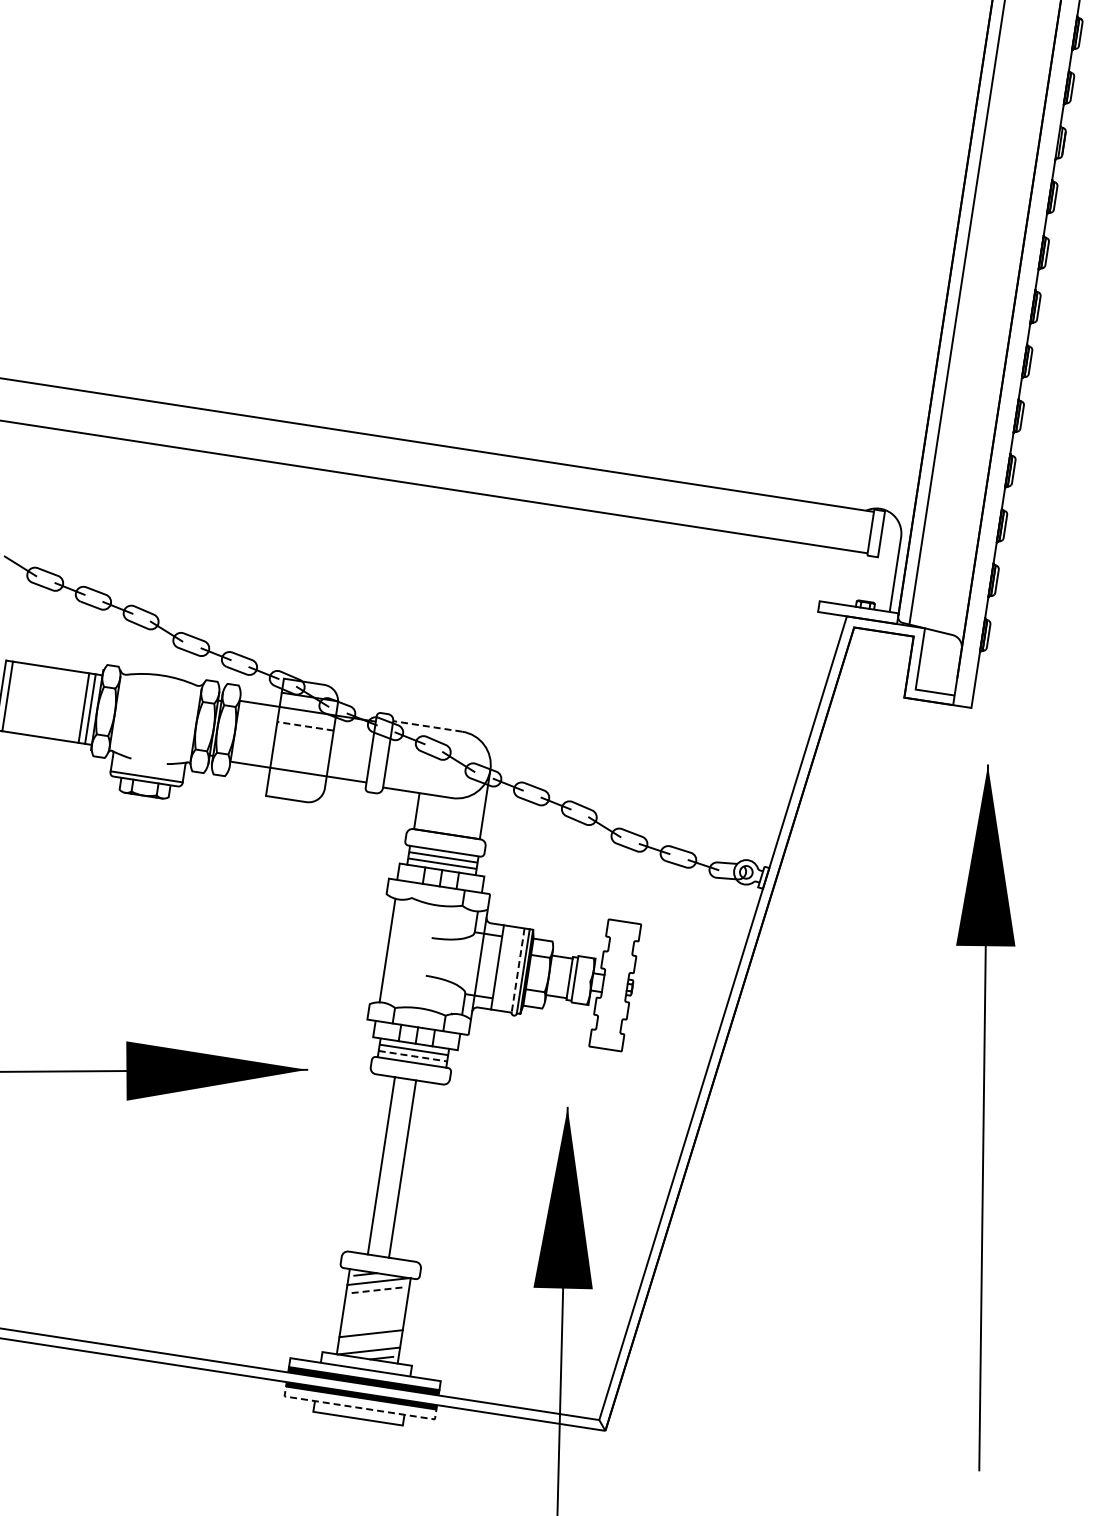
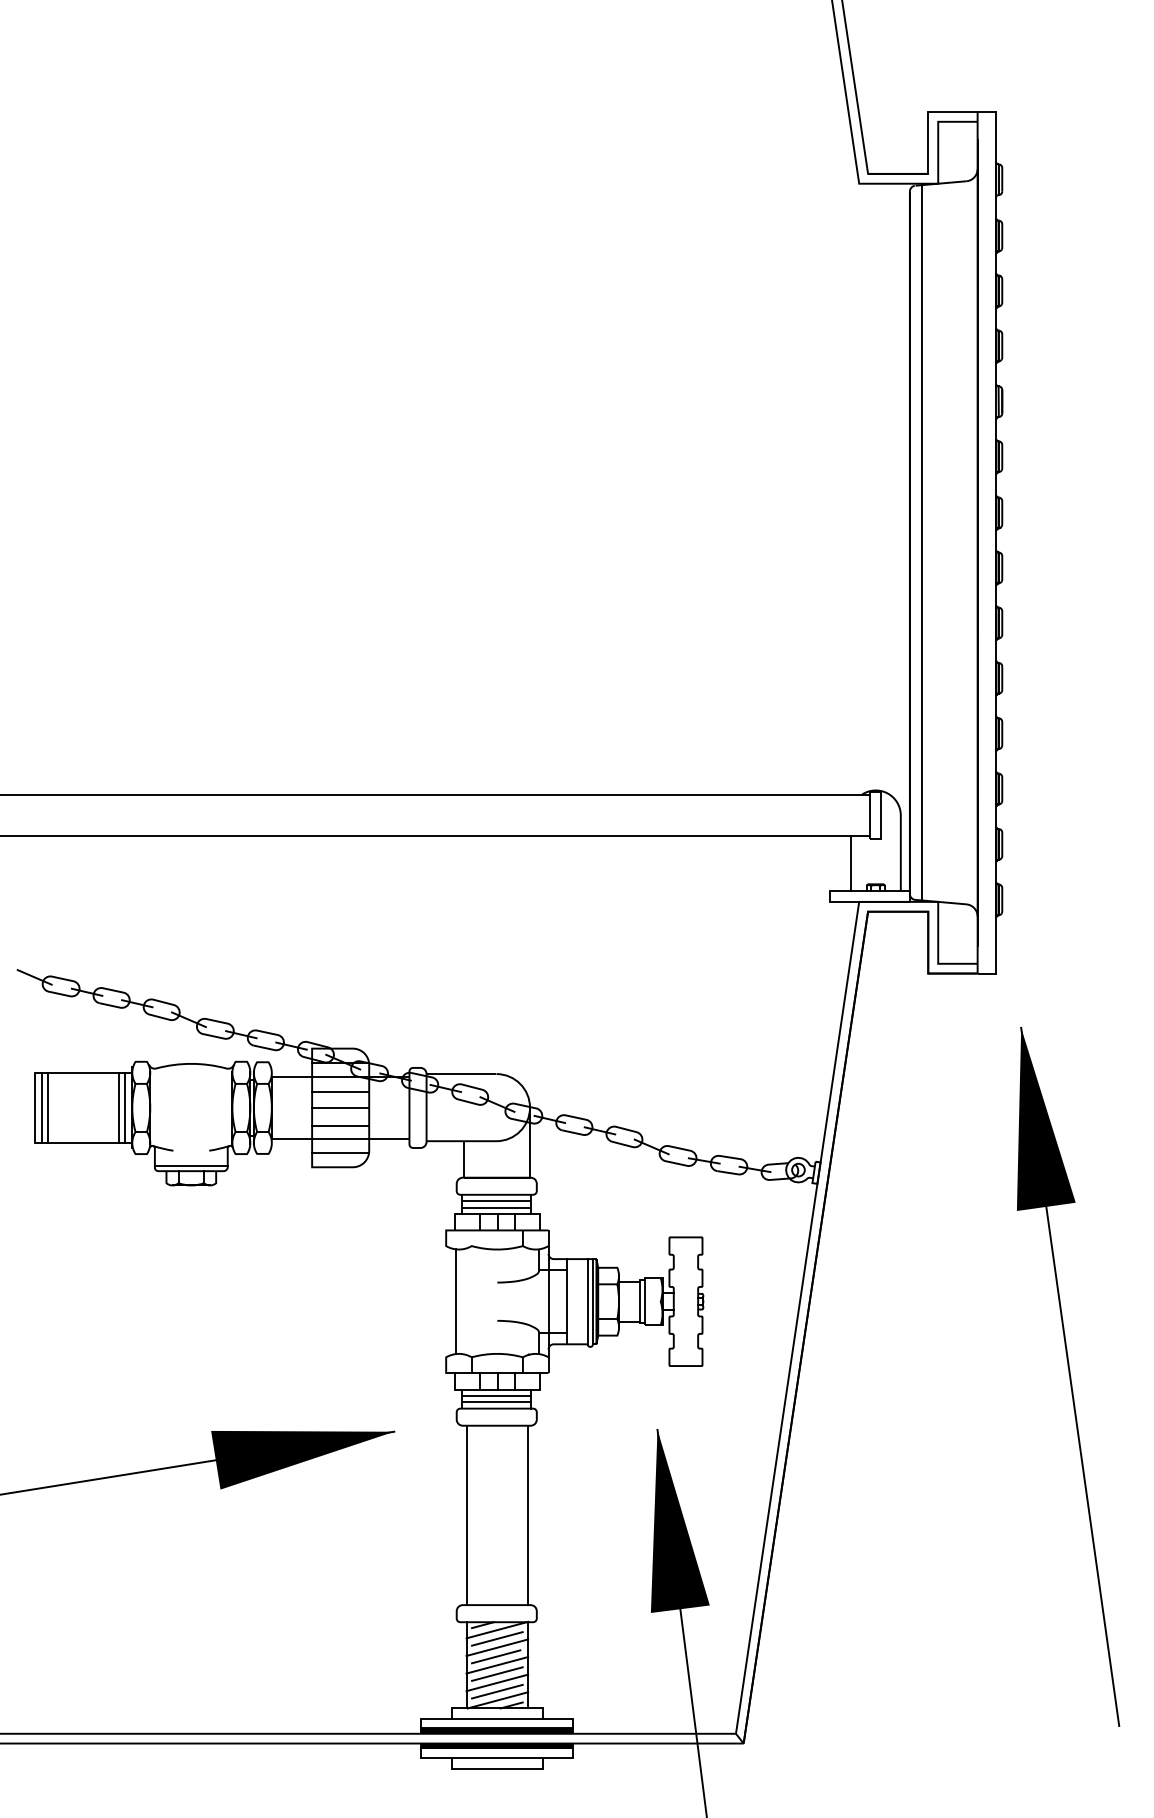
line: (844, 577) -> (850, 863), added
line: (14, 697) -> (48, 1107), added
line: (305, 726) -> (340, 1092), dashed -> solid
line: (427, 726) -> (461, 1074), dashed -> solid
line: (303, 741) -> (340, 1107), added
line: (300, 759) -> (340, 1126), added
line: (296, 785) -> (340, 1152), added
line: (517, 970) -> (587, 1301), dashed -> solid
line: (412, 1056) -> (496, 1402), dashed -> solid
line: (381, 1165) -> (528, 1515), moved
line: (402, 1169) -> (466, 1515), moved
line: (377, 1289) -> (497, 1638), dashed -> solid
line: (376, 1298) -> (497, 1647), added
line: (374, 1307) -> (496, 1656), added
line: (373, 1316) -> (497, 1665), added
line: (372, 1324) -> (497, 1673), added
line: (369, 1342) -> (497, 1691), added
line: (358, 1408) -> (496, 1758), dashed -> solid

